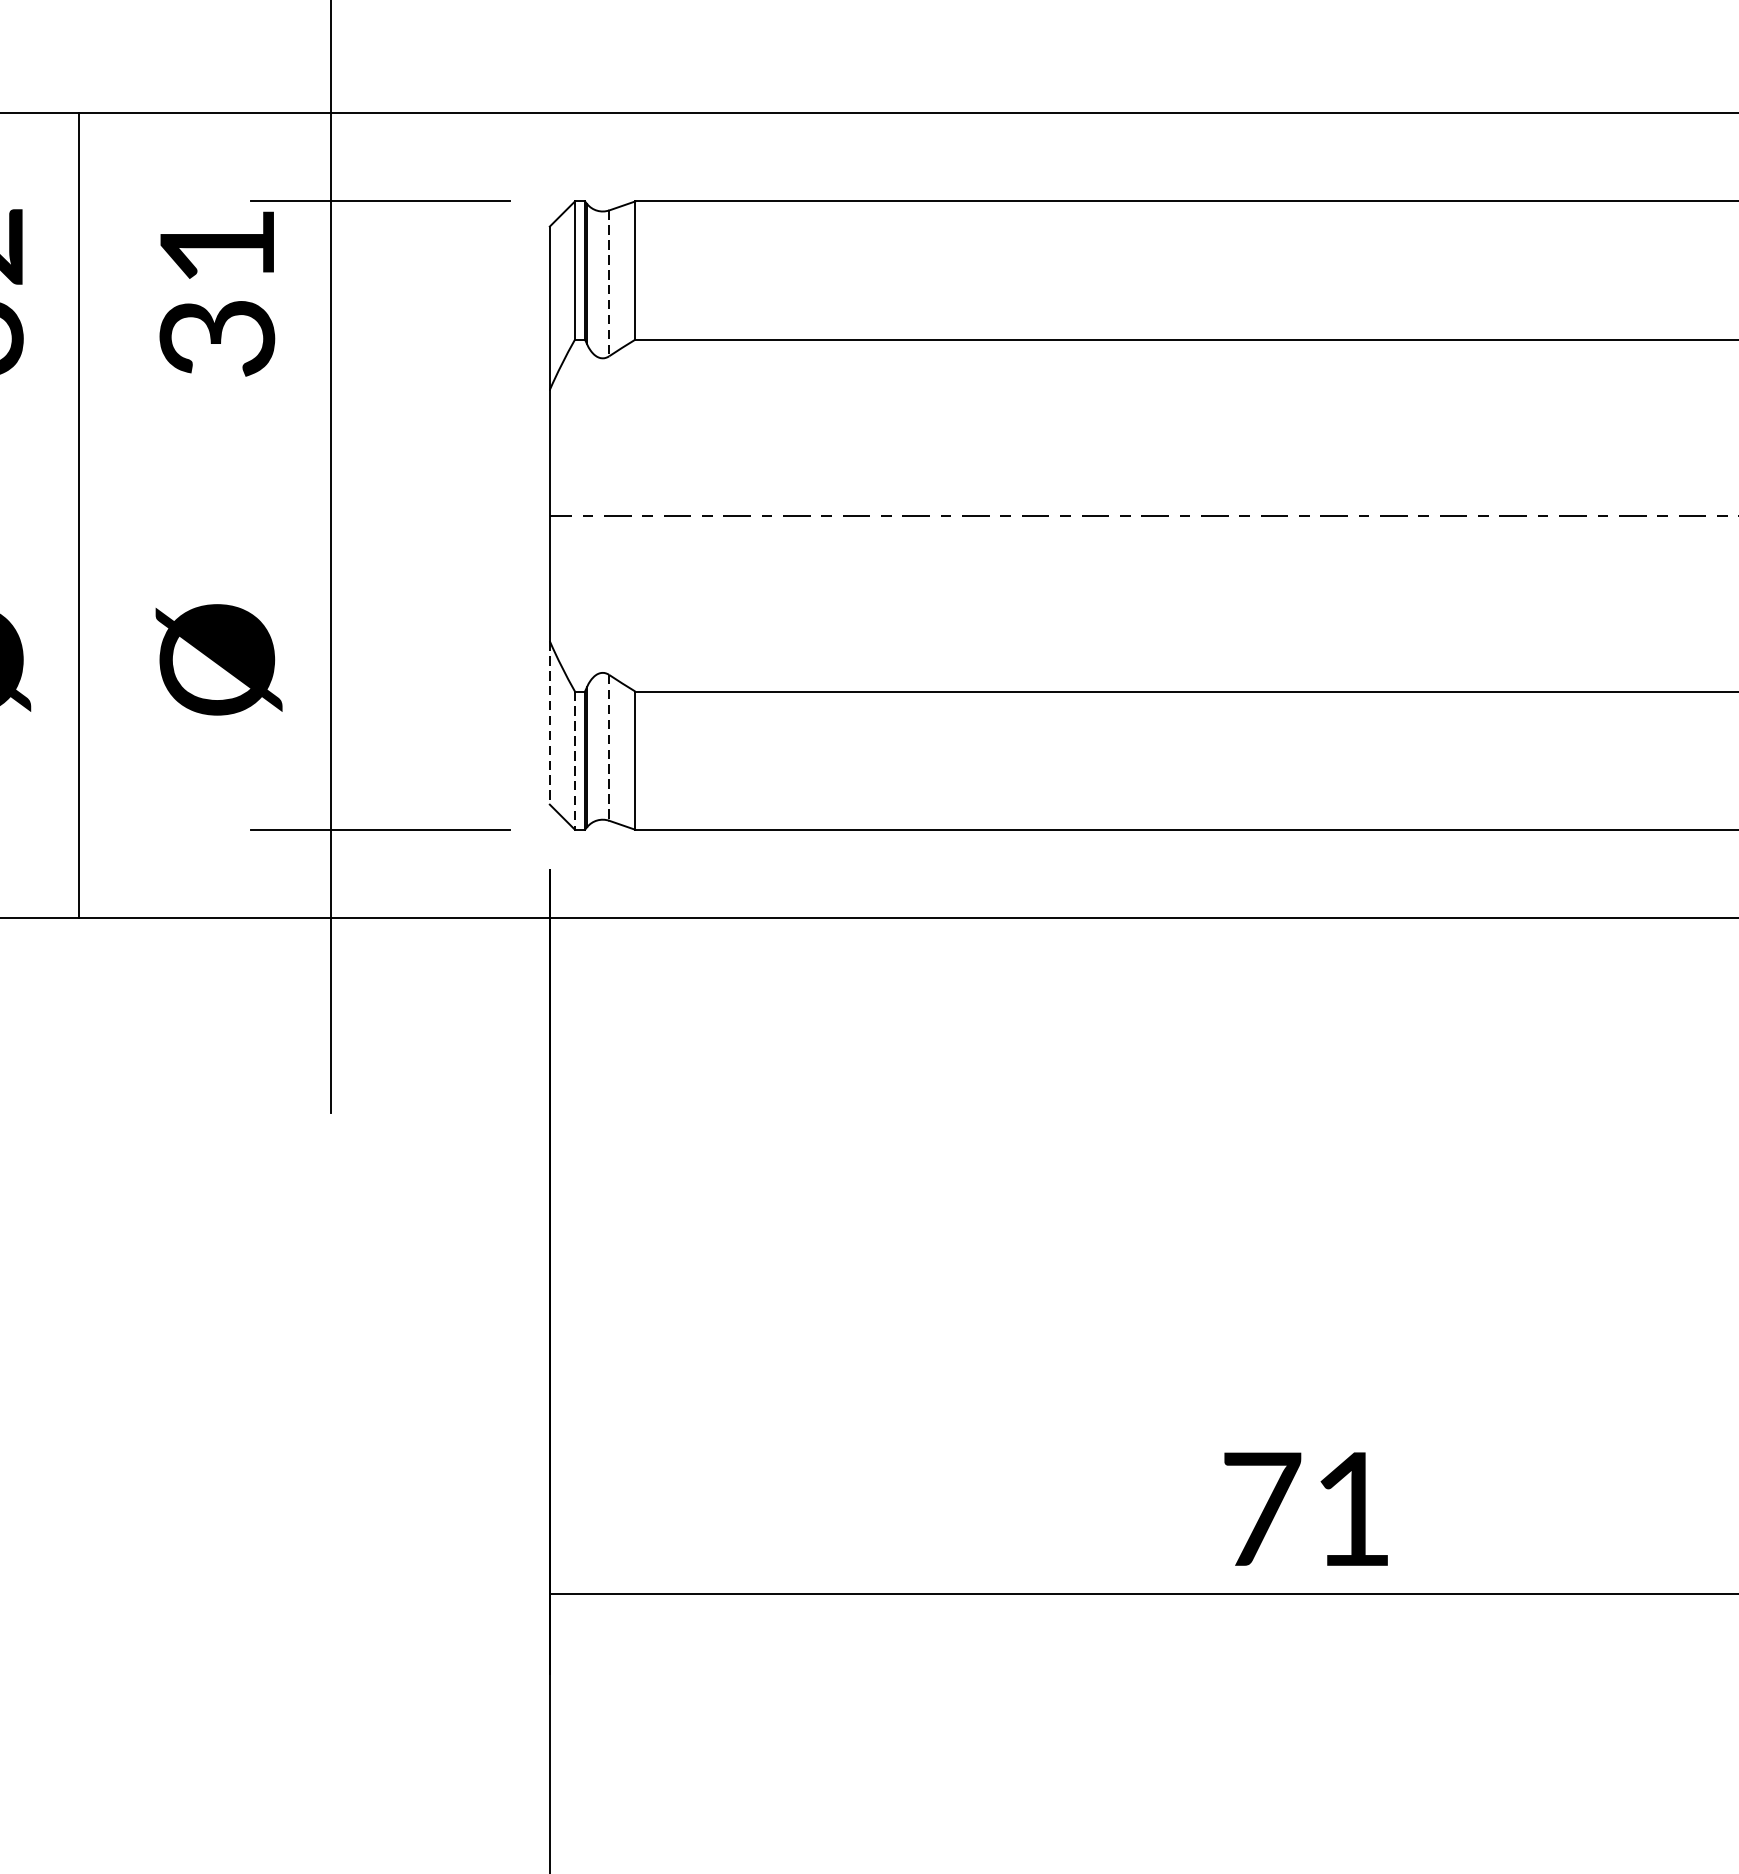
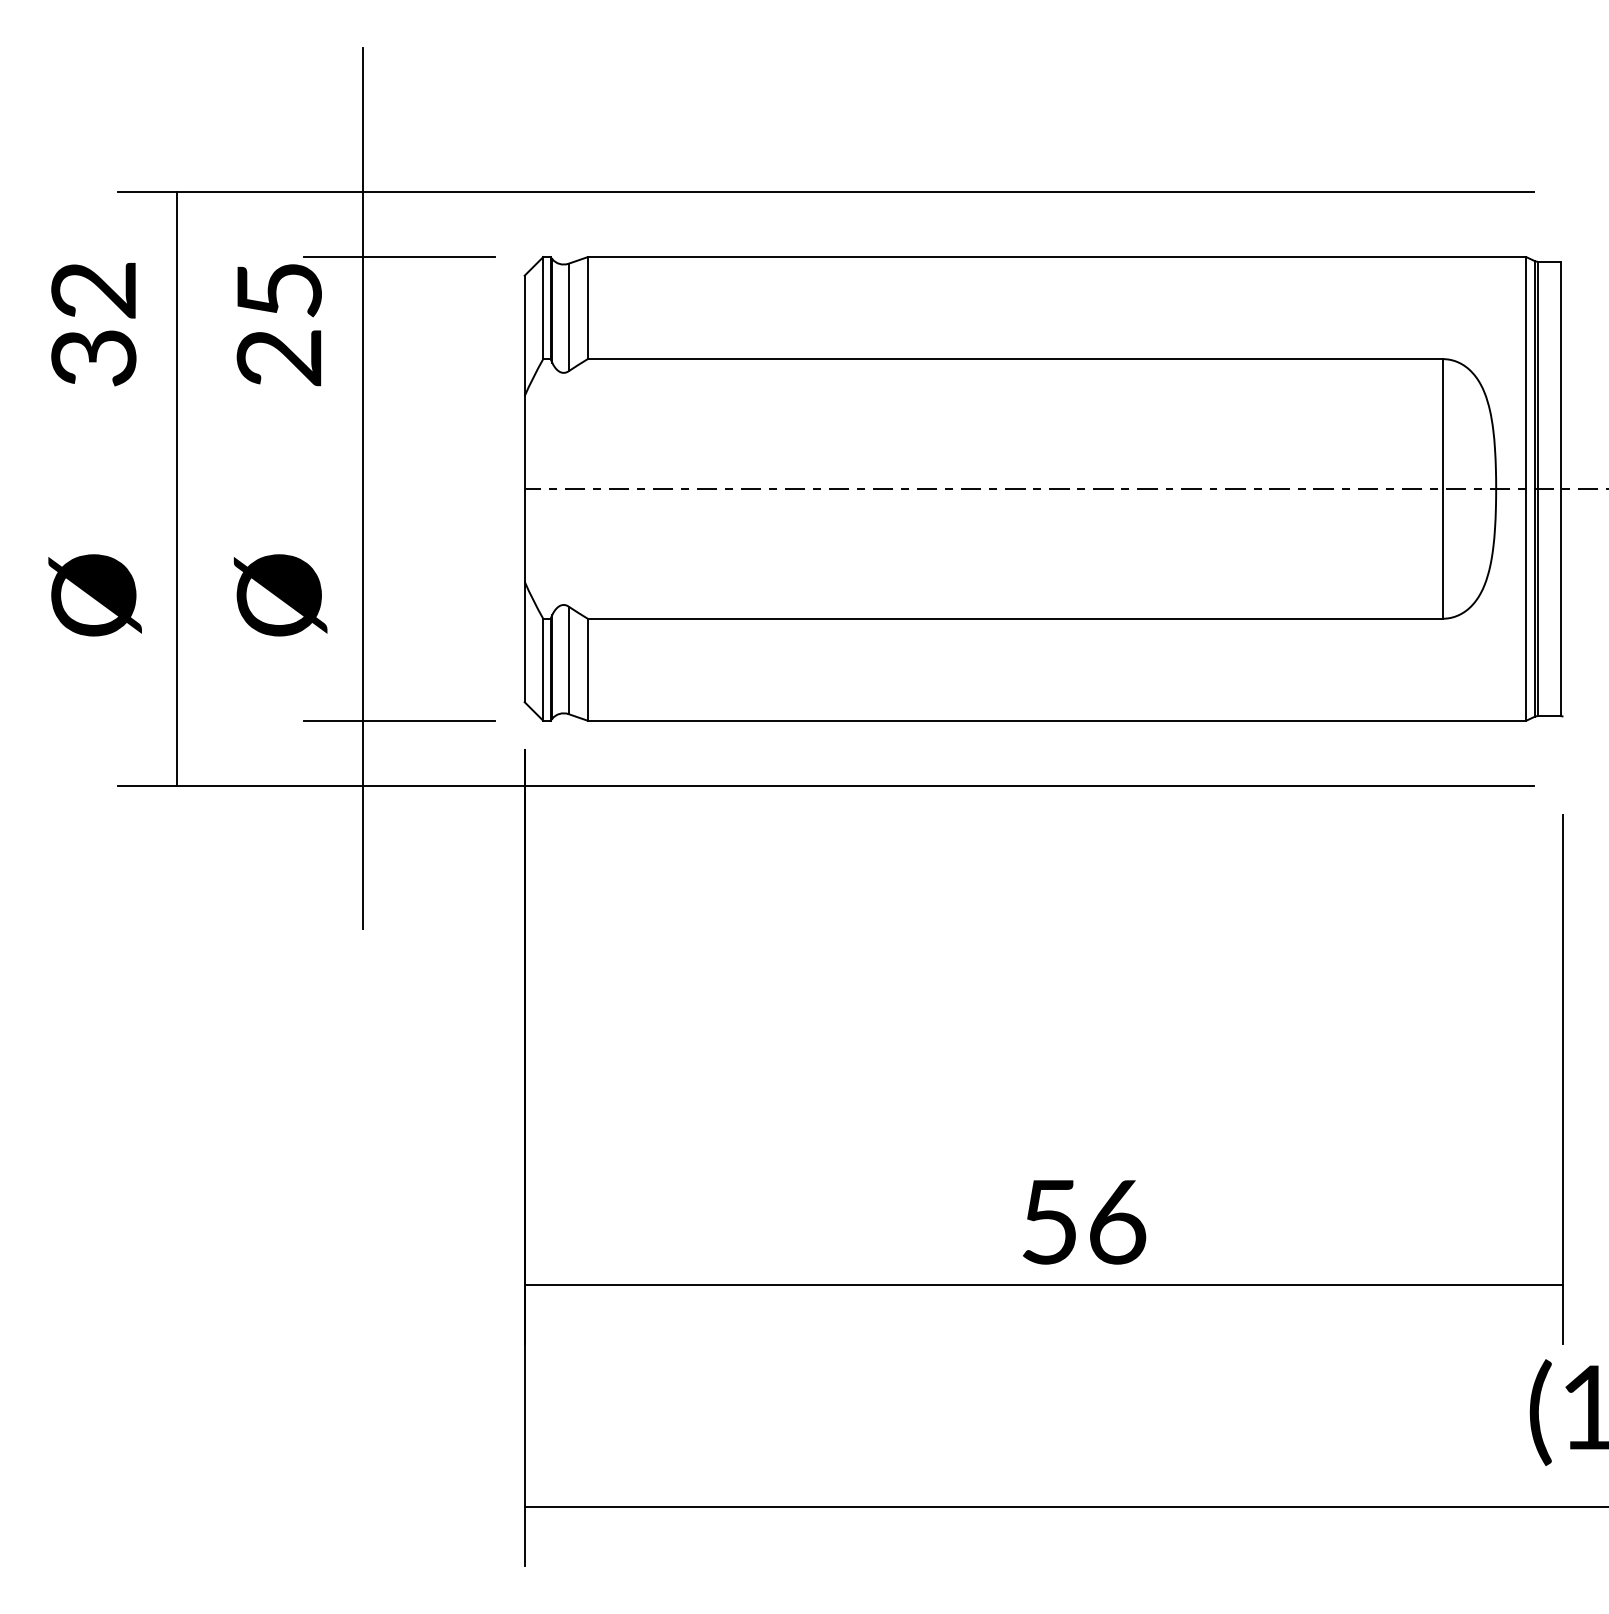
line: (609, 283) -> (568, 317), dashed -> solid
text: (217, 294) -> (279, 325), 31 -> 25
line: (549, 723) -> (524, 642), dashed -> solid
line: (609, 748) -> (568, 660), dashed -> solid
line: (575, 760) -> (543, 669), dashed -> solid
text: (1308, 1509) -> (1084, 1222), 71 -> 56

